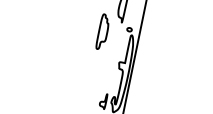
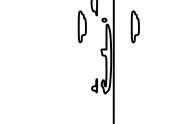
part: (161, 43) -> (134, 26), added

